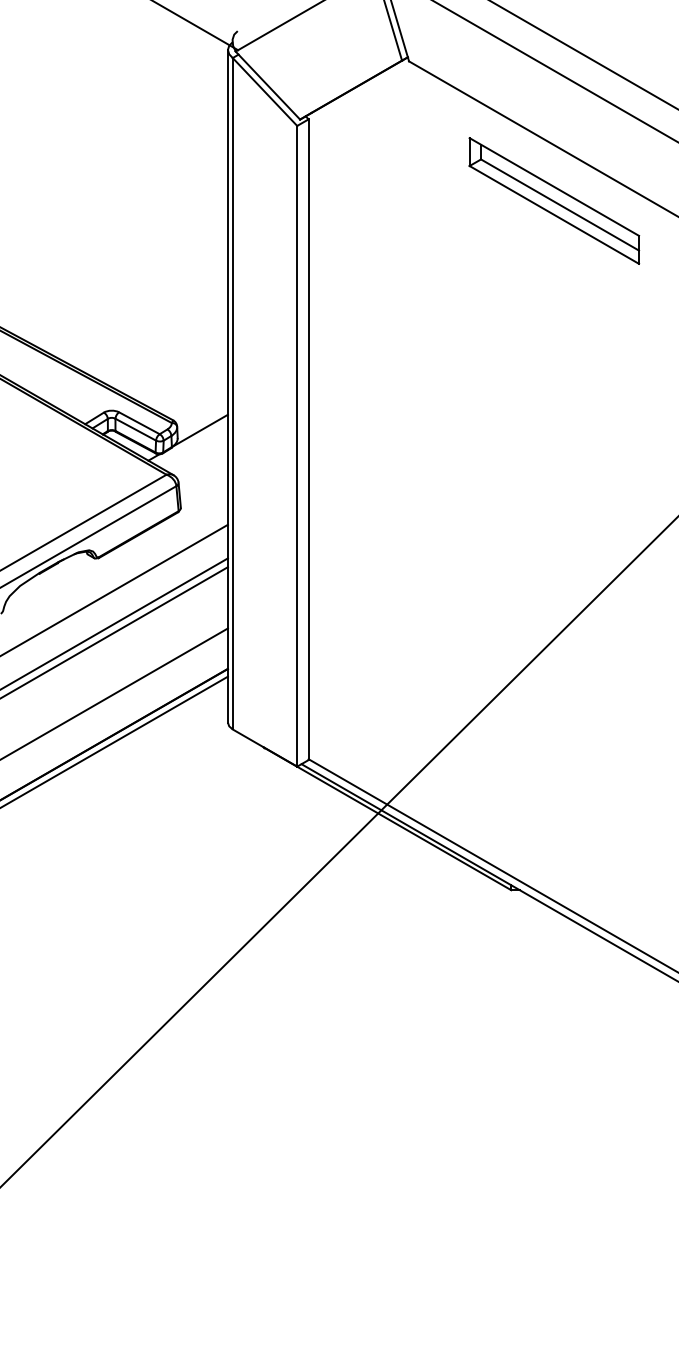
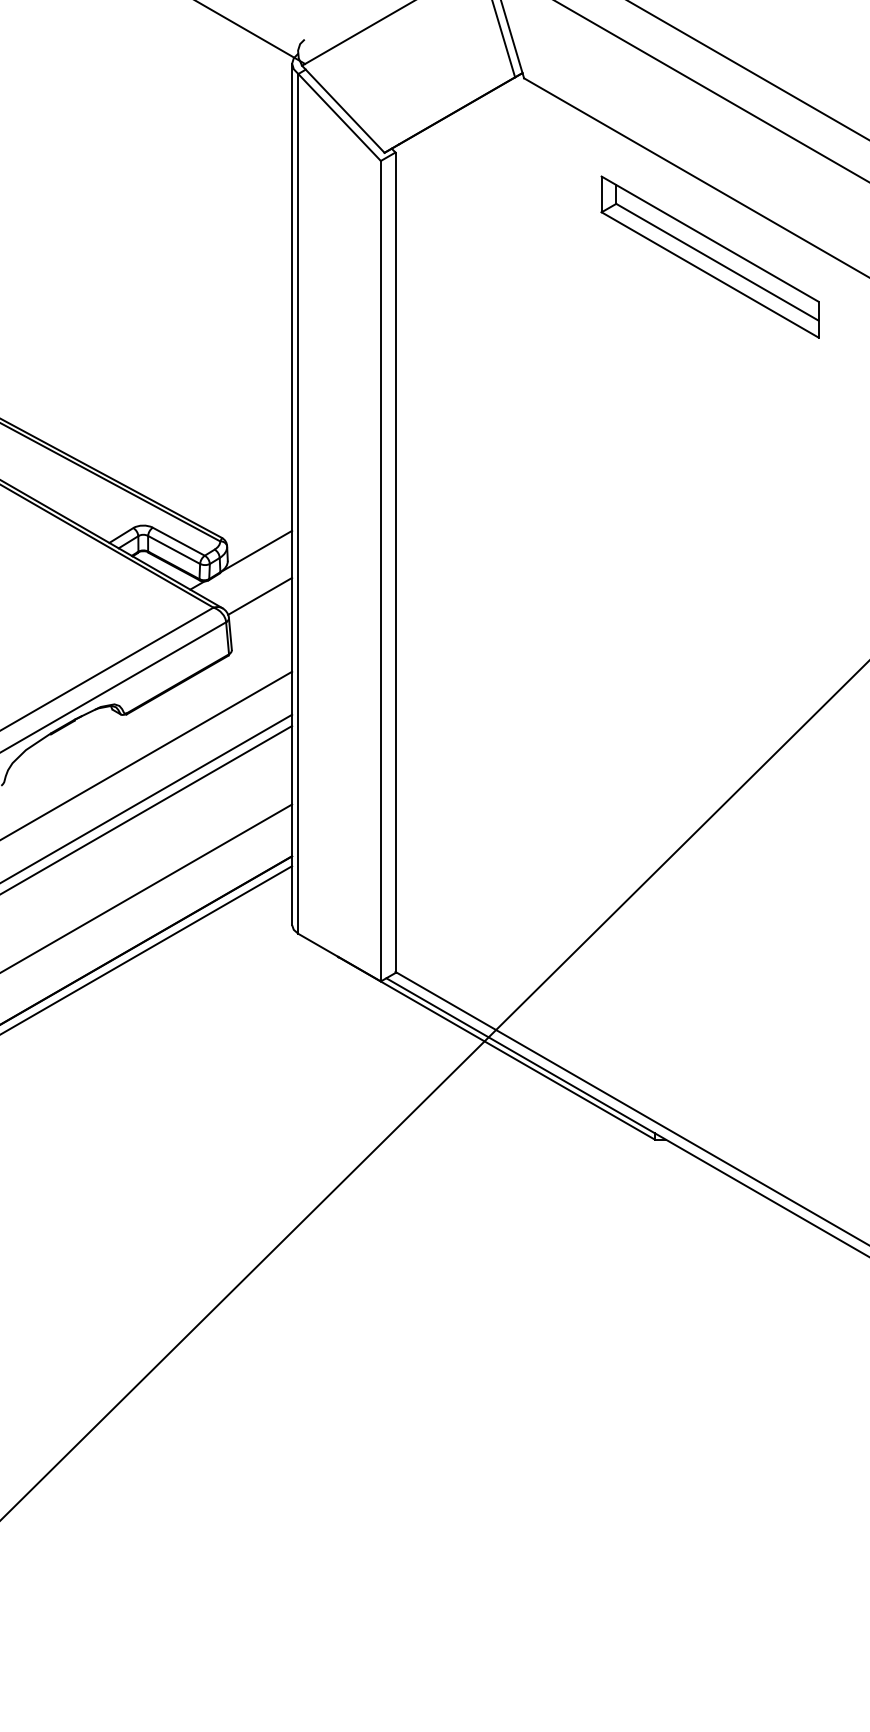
line: (203, 465) -> (260, 595), added

